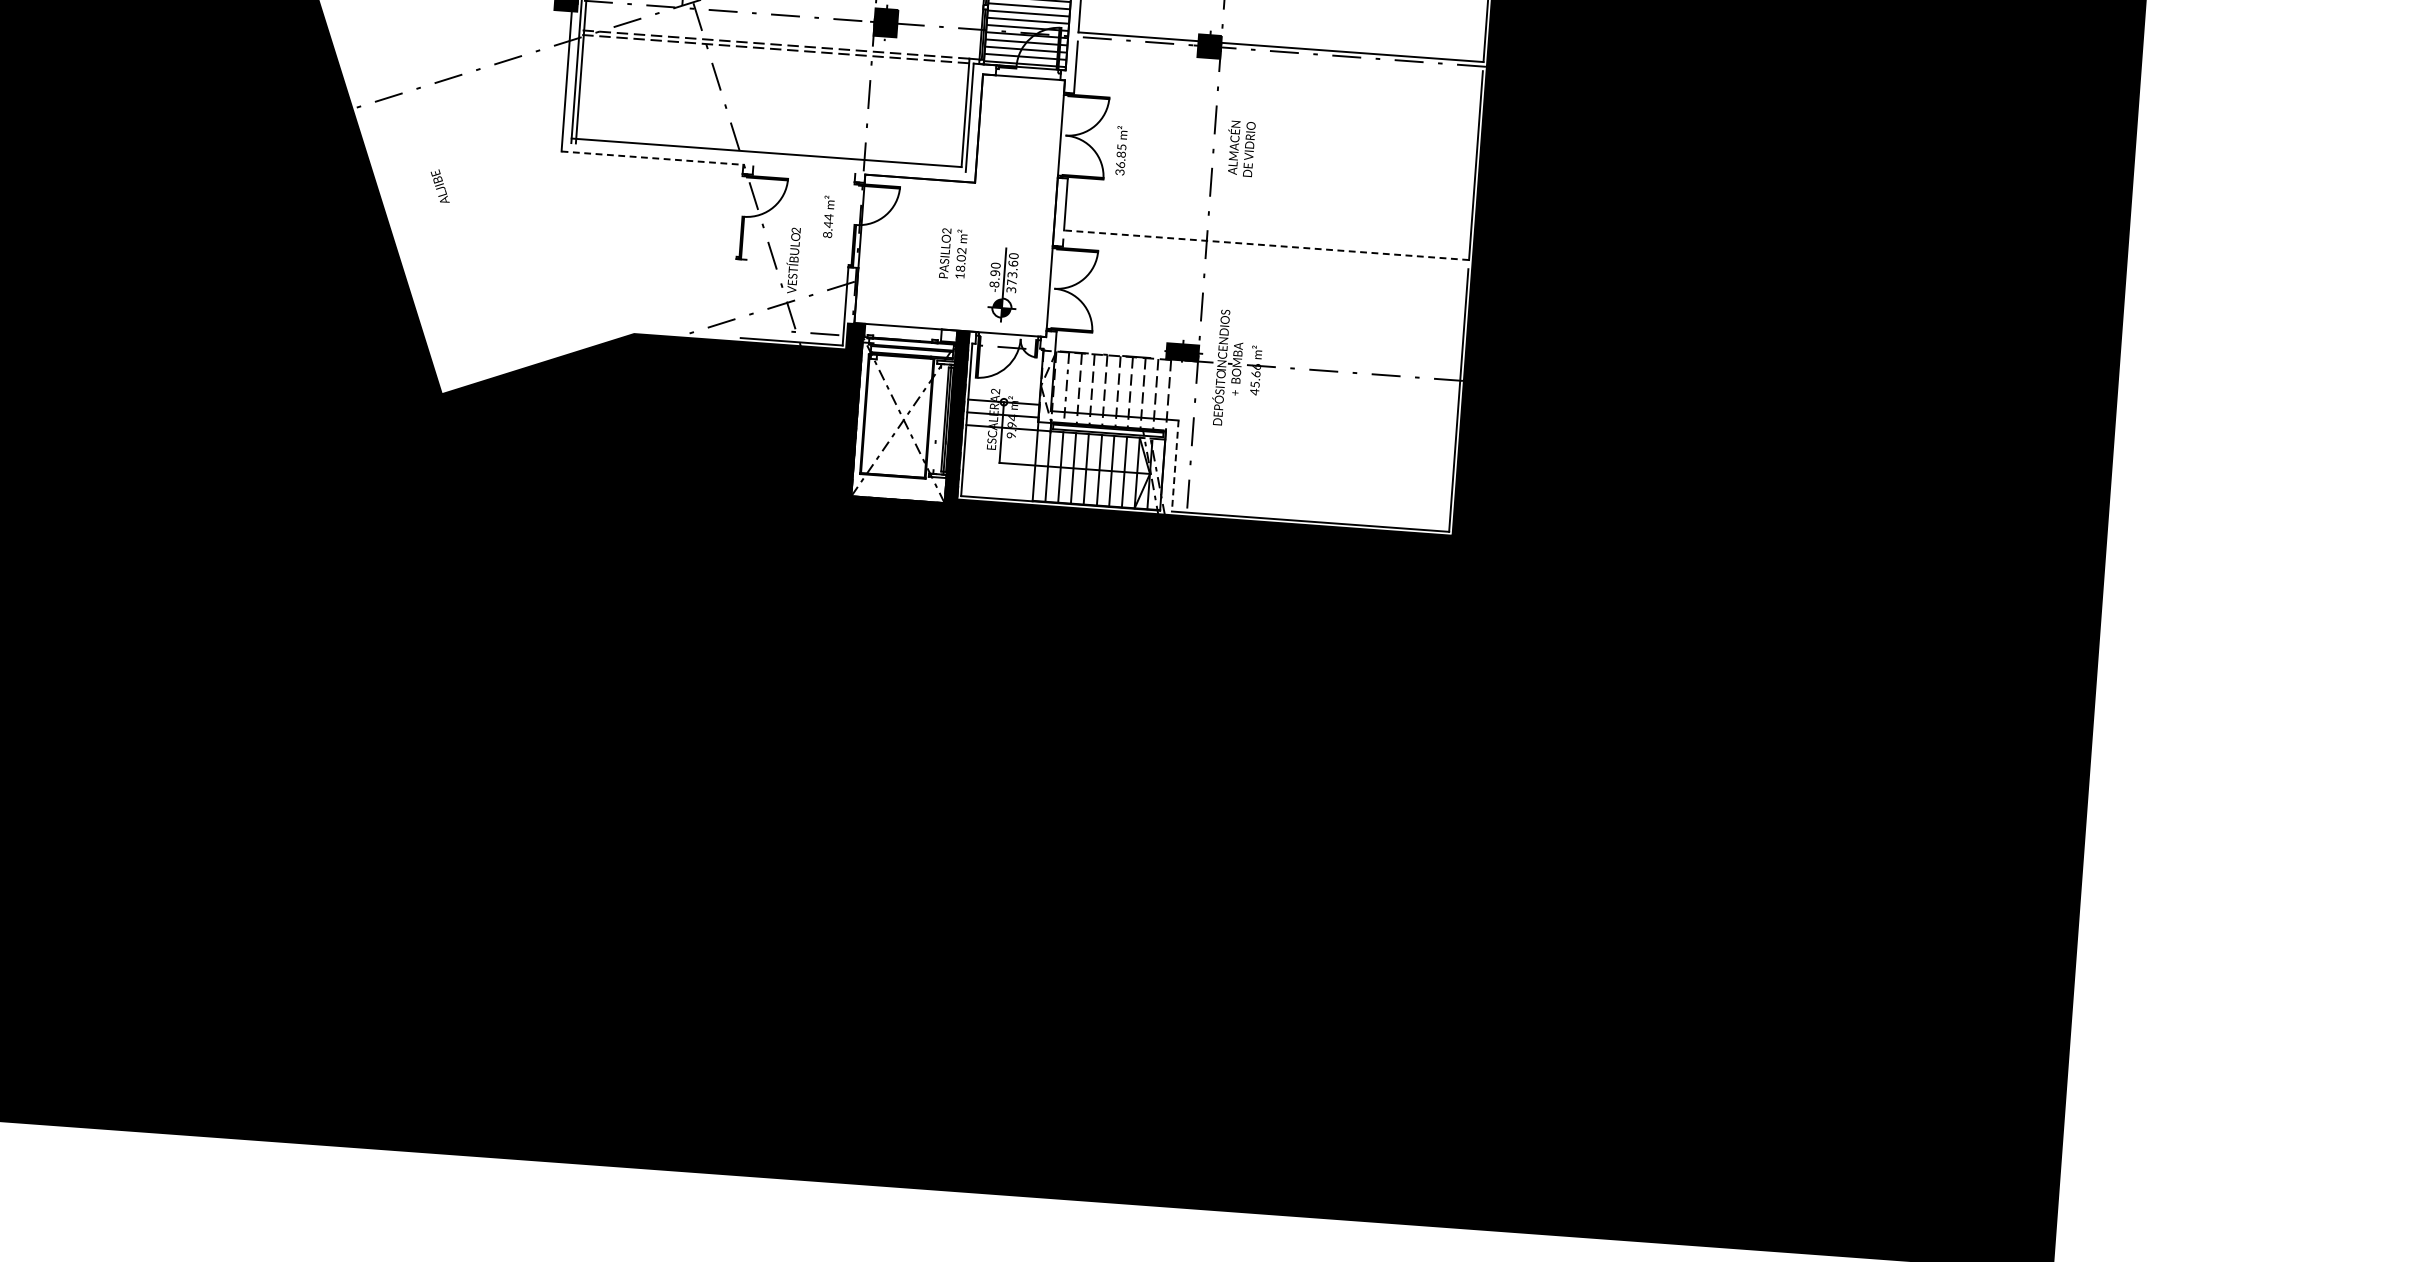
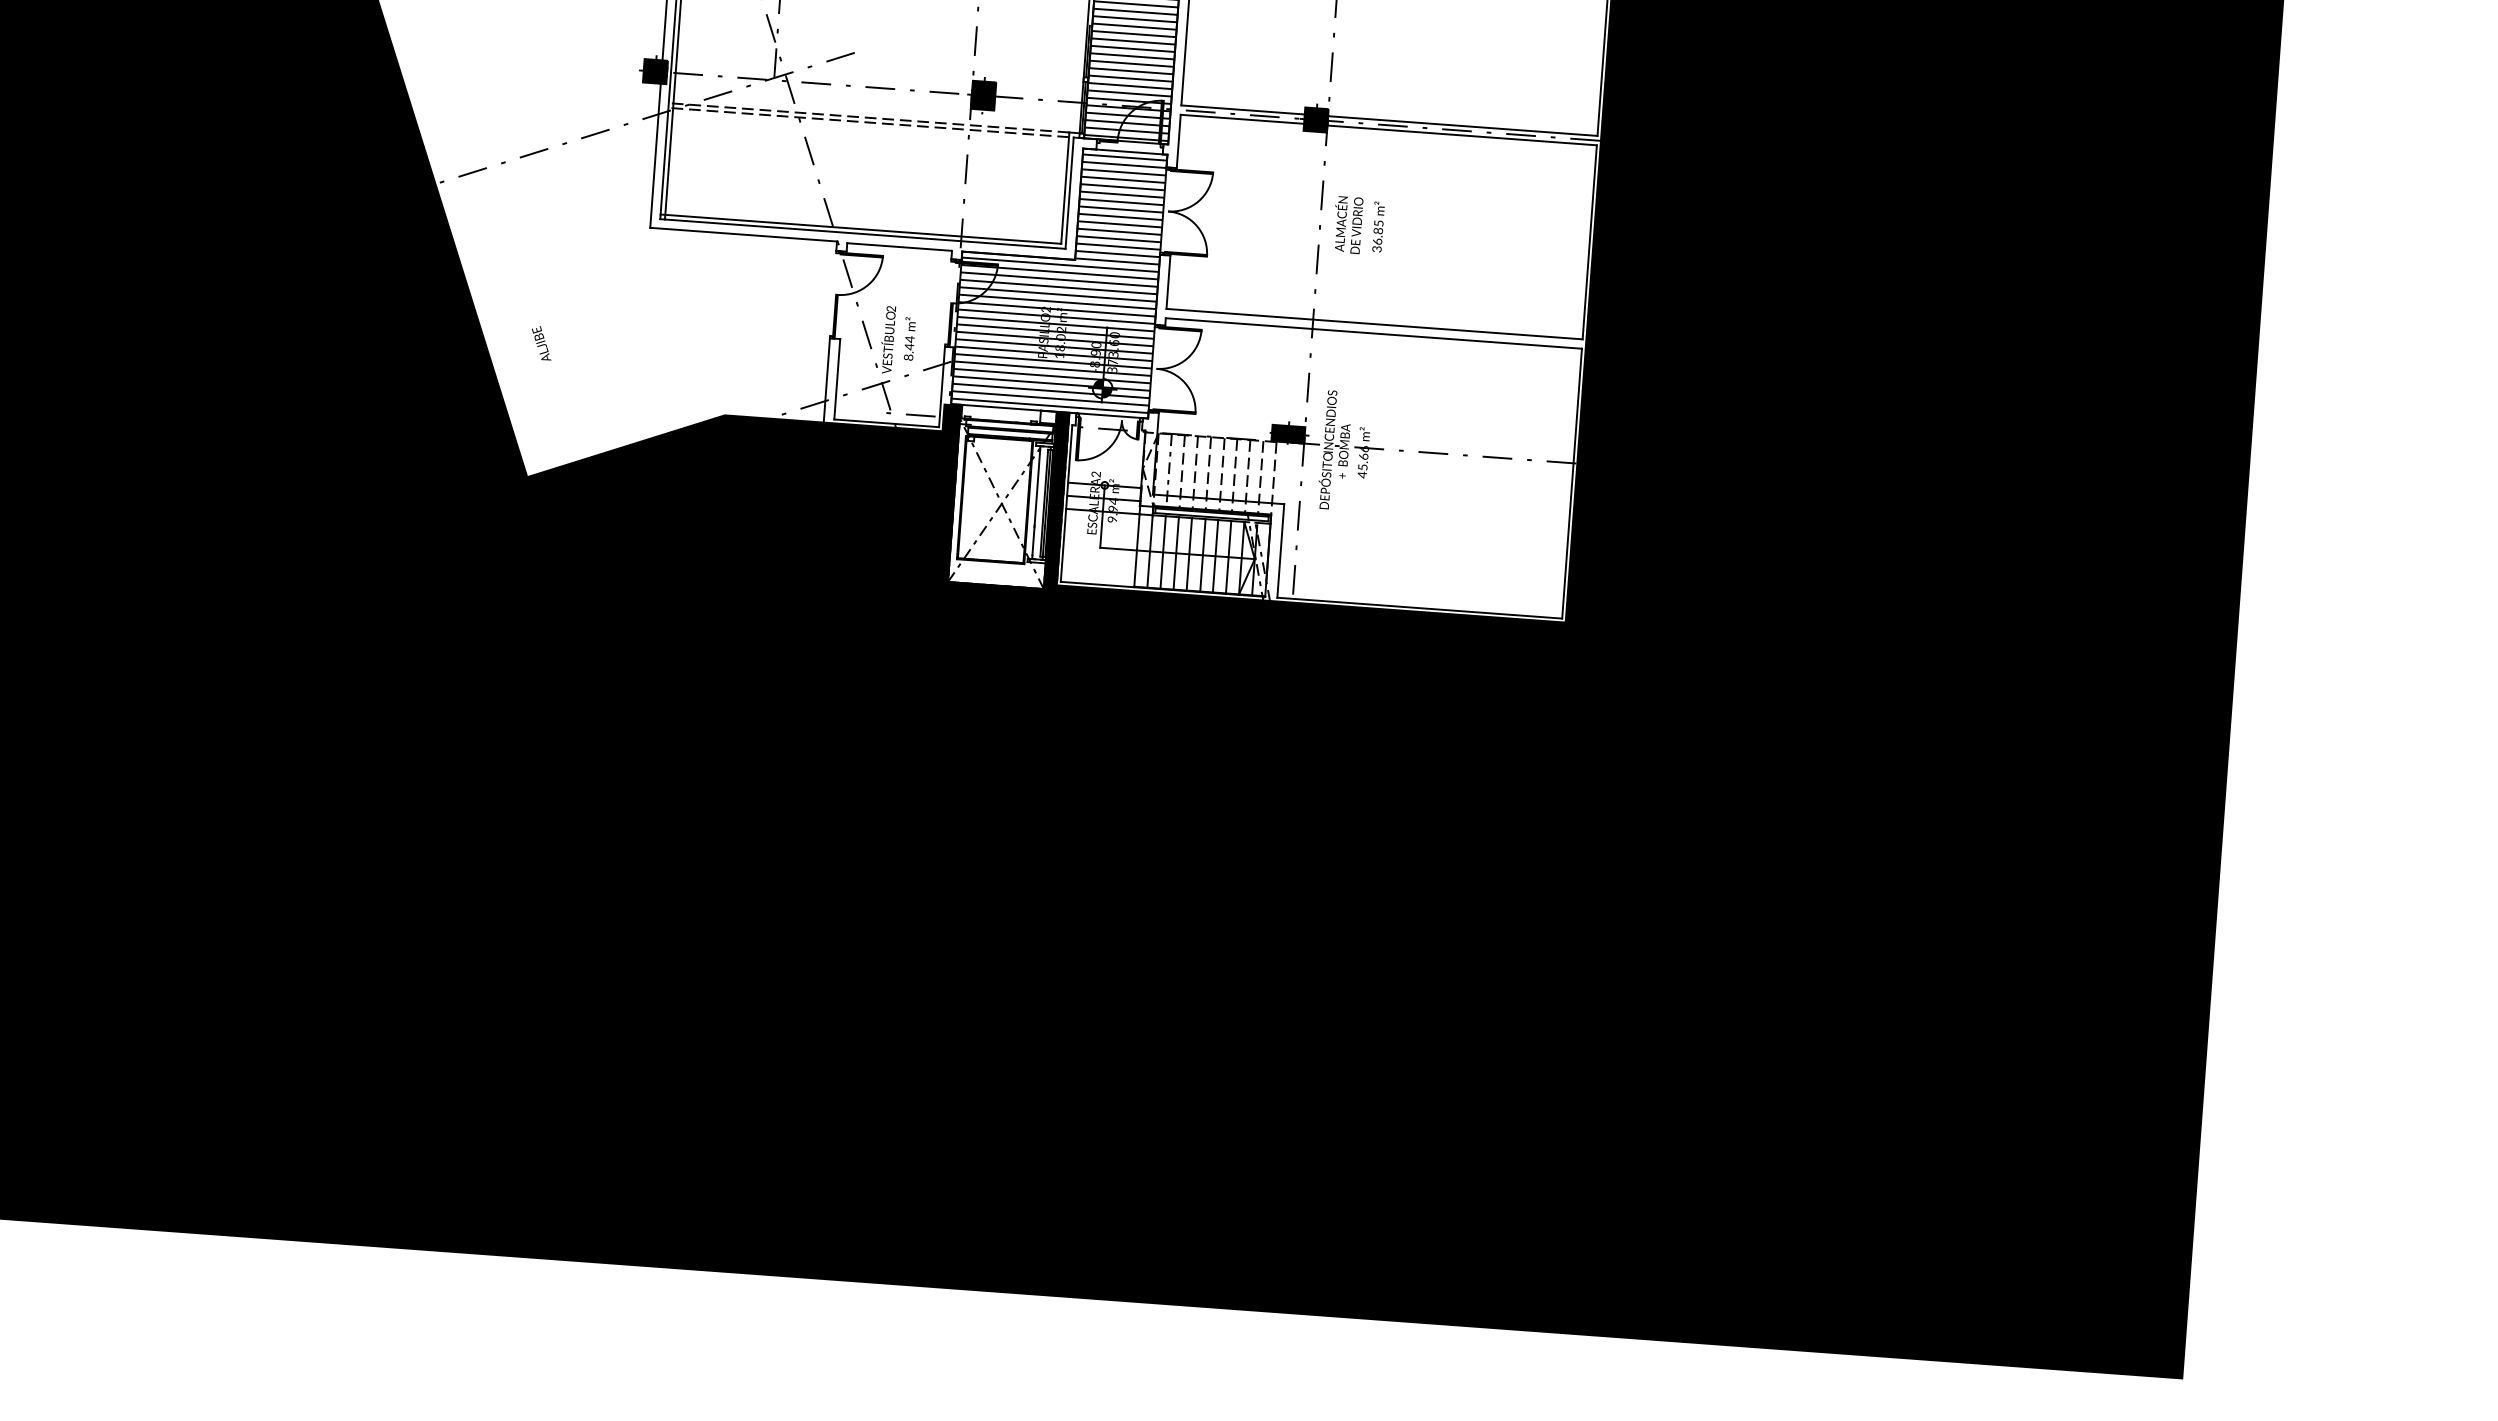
line: (1138, 45) -> (1242, 118), added
line: (1351, 61) -> (1461, 135), added
text: (1121, 150) -> (1378, 226), moved
line: (768, 157) -> (862, 233), added
line: (652, 158) -> (743, 234), dashed -> solid
line: (804, 169) -> (899, 246), added
text: (440, 186) -> (541, 343), moved
hatch: (959, 205) -> (1059, 283), added
text: (828, 216) -> (909, 338), moved
line: (1266, 245) -> (1374, 324), dashed -> solid
line: (1265, 254) -> (1373, 333), added
line: (743, 299) -> (837, 379), added
line: (733, 300) -> (826, 380), added
line: (937, 418) -> (1036, 502), added
line: (1174, 465) -> (1280, 550), dashed -> solid

